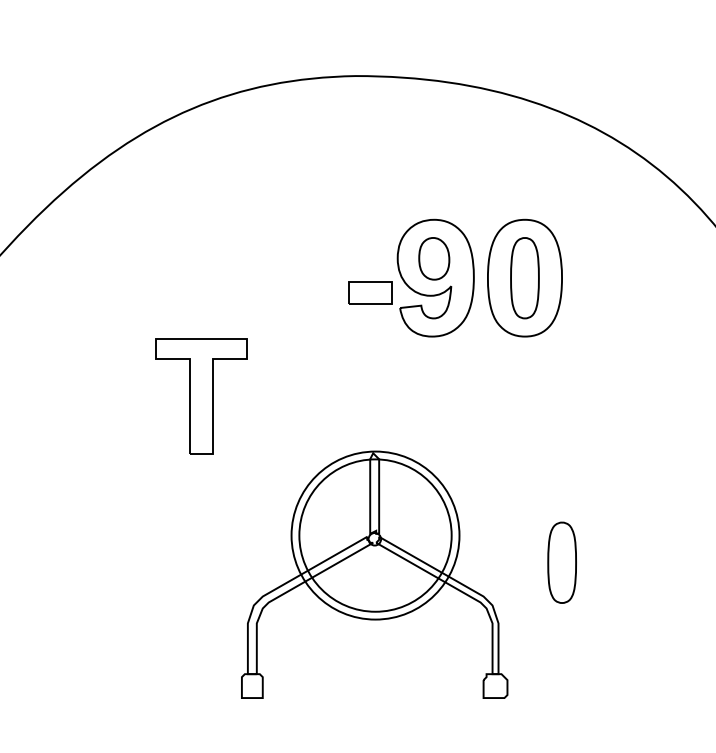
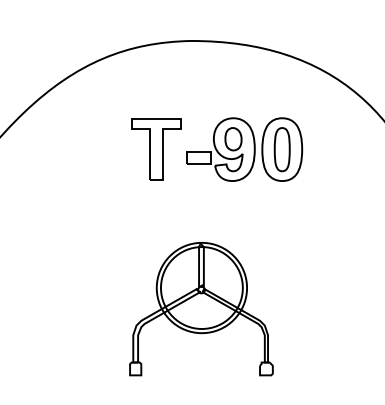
part: (201, 396) -> (156, 149), moved
part: (560, 562) -> (301, 302), removed

